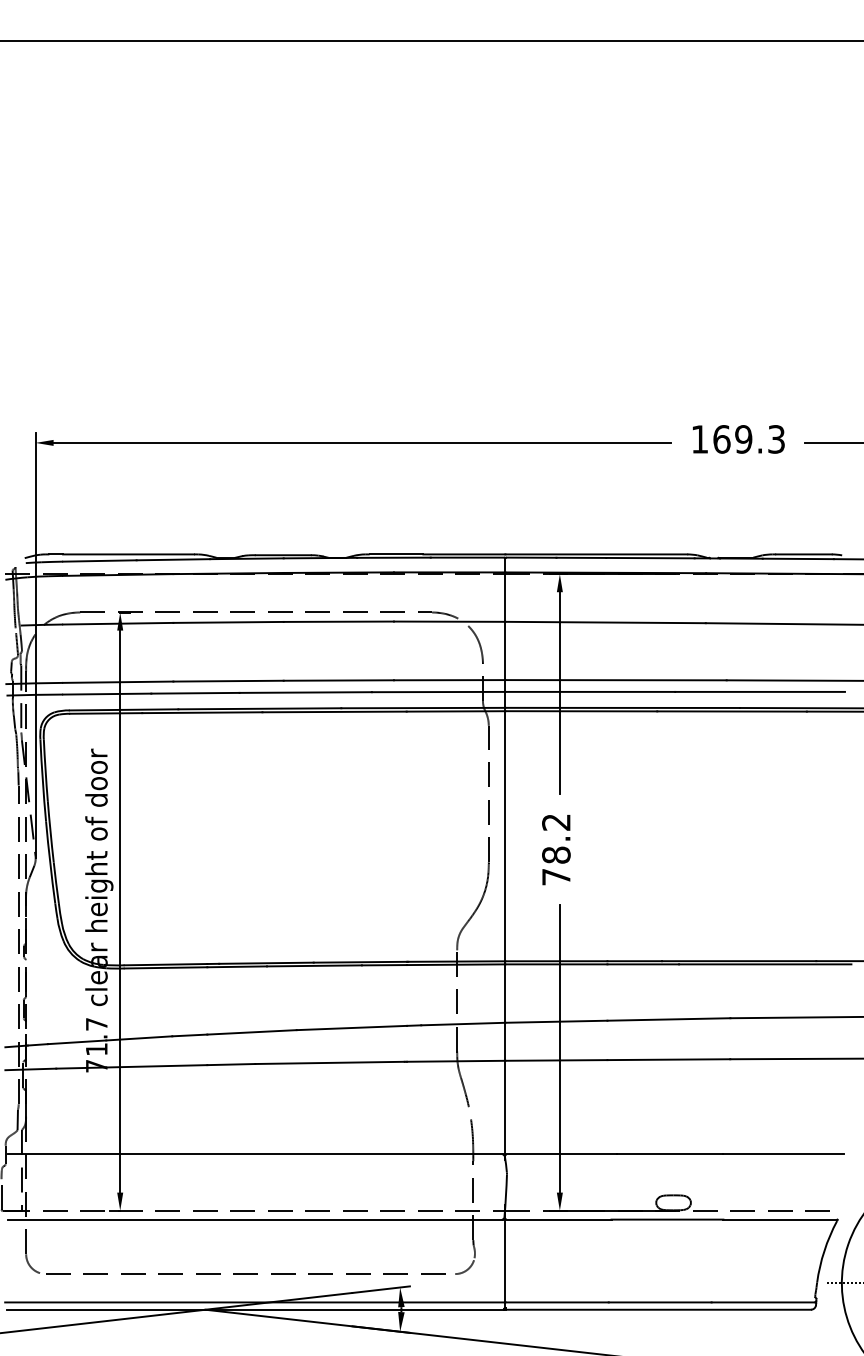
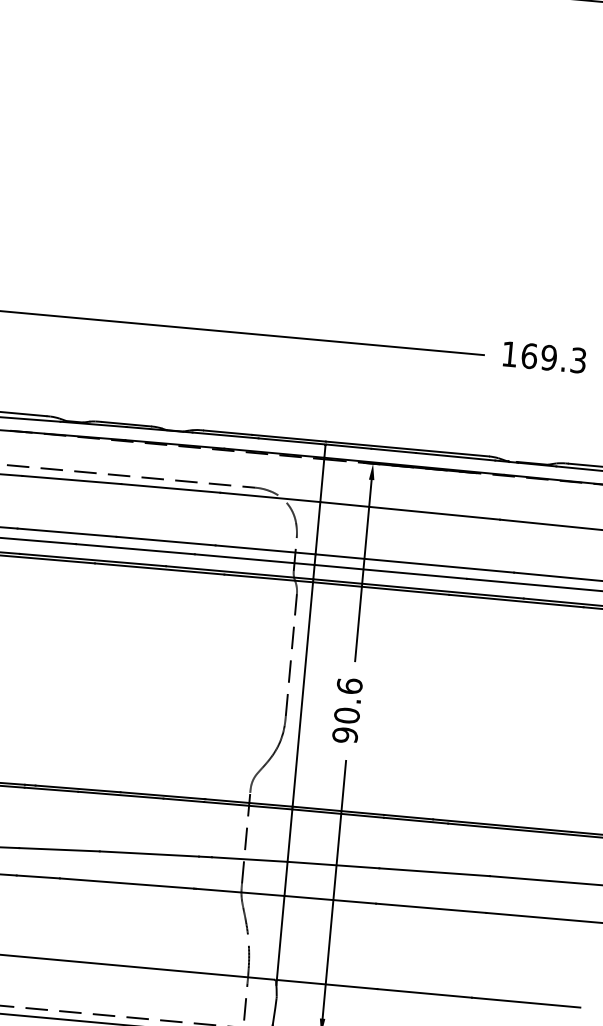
text: (556, 849) -> (347, 710), 78.2 -> 90.6

